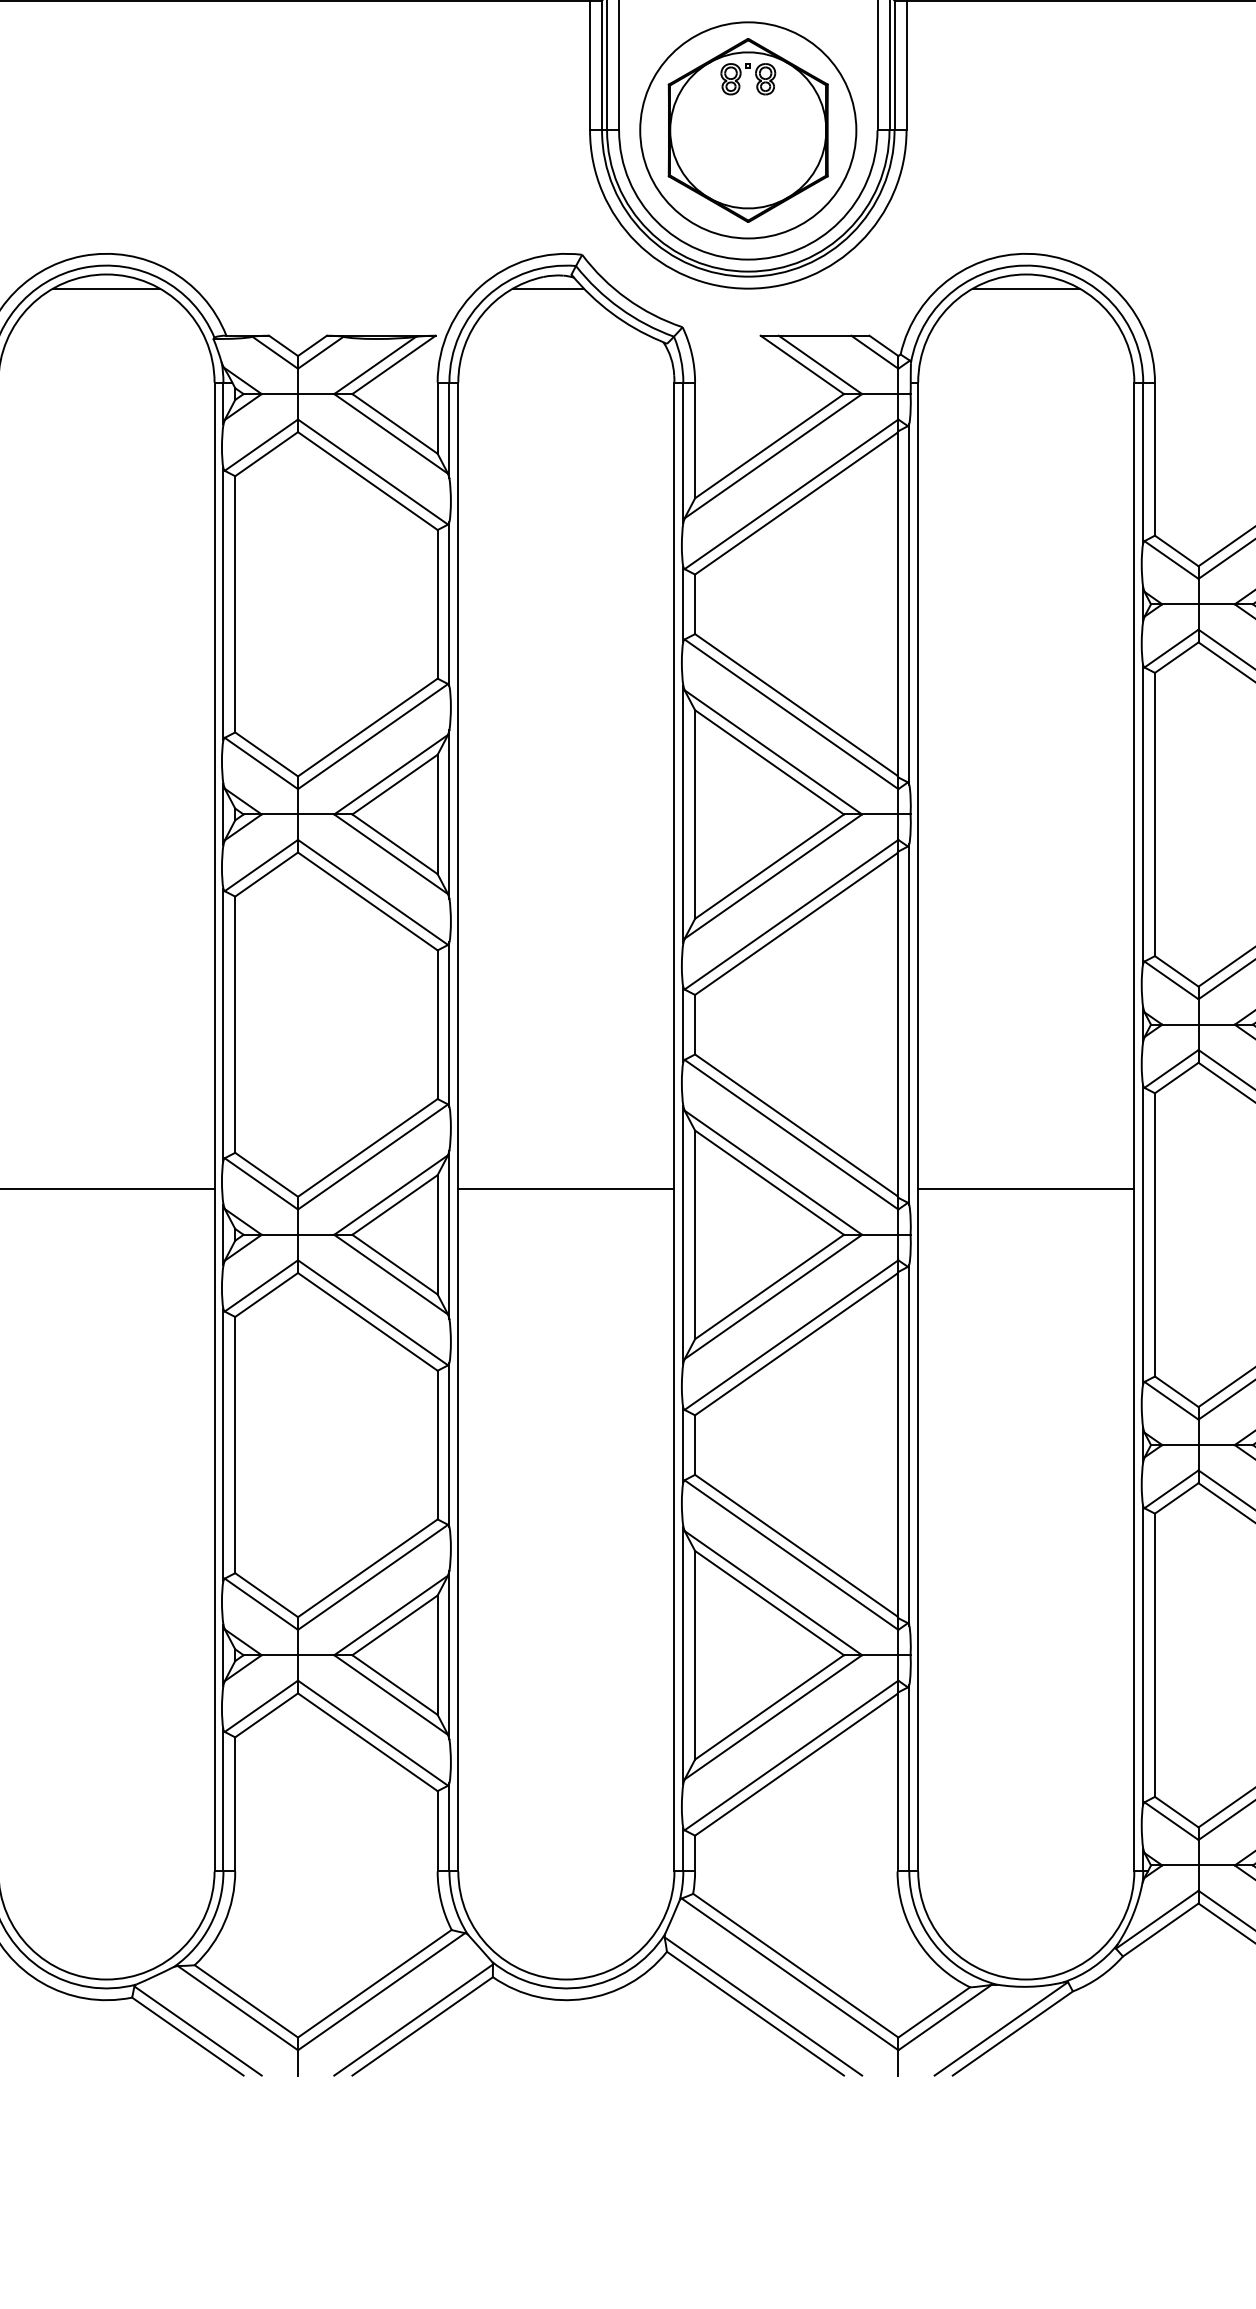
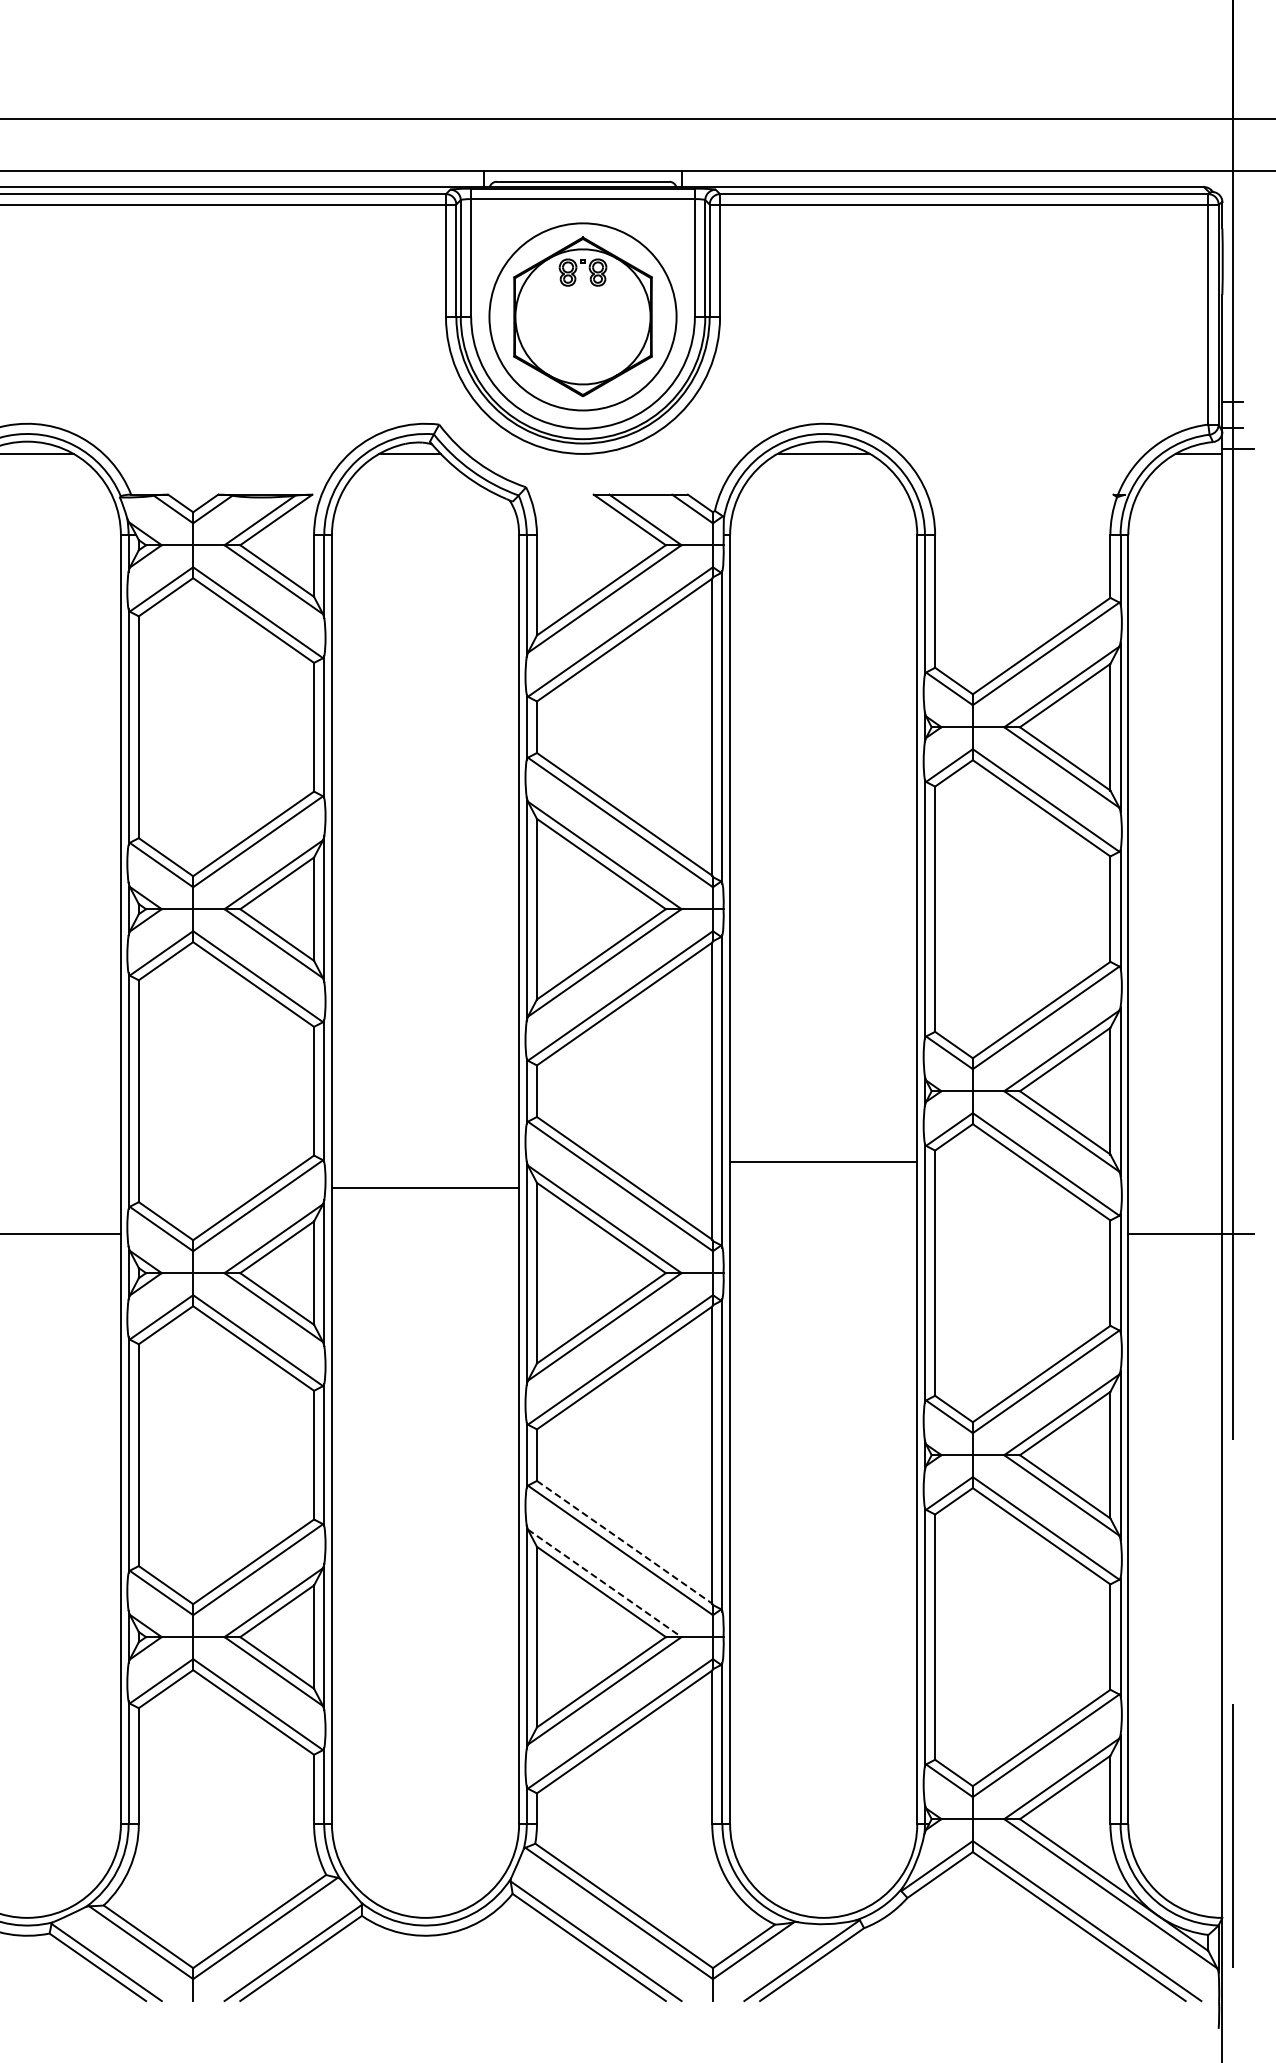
line: (566, 1189) -> (425, 1187), moved
line: (1026, 1189) -> (823, 1161), moved
line: (796, 1545) -> (624, 1542), solid -> dashed
line: (773, 1593) -> (604, 1583), solid -> dashed

